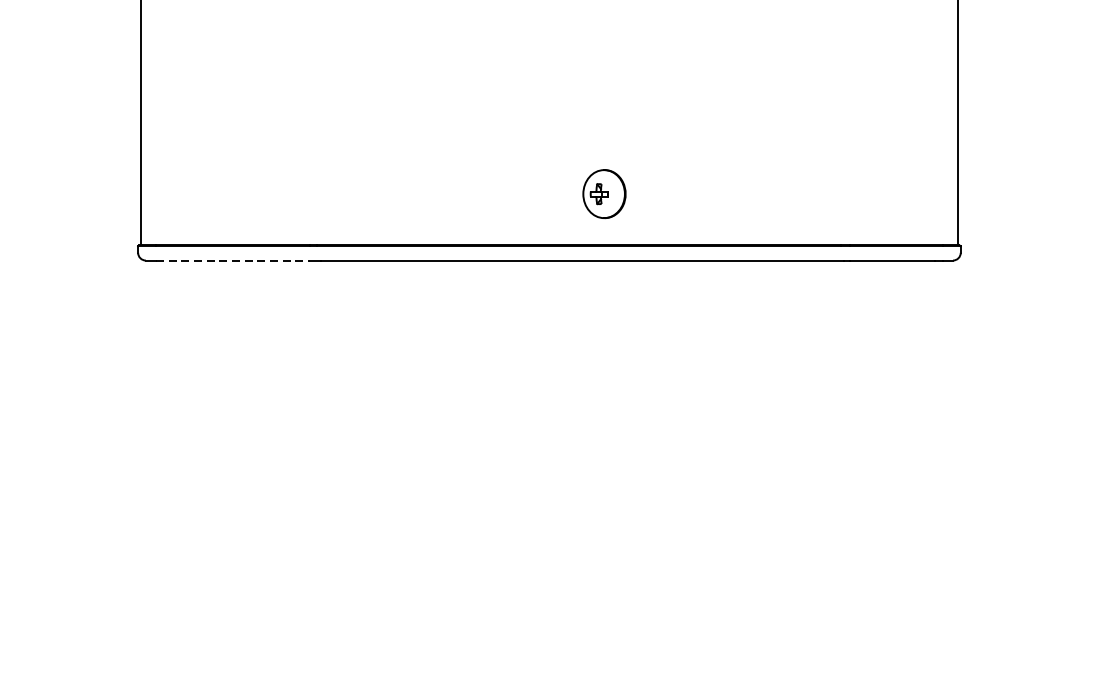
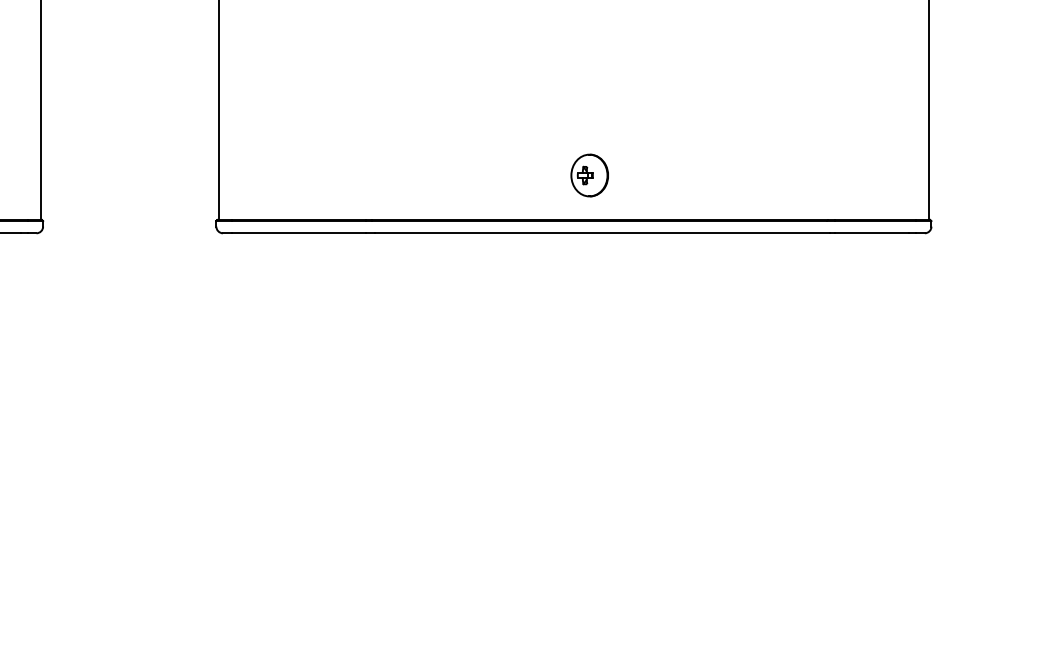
part: (604, 194) -> (589, 175), moved
line: (233, 260) -> (299, 233), dashed -> solid

